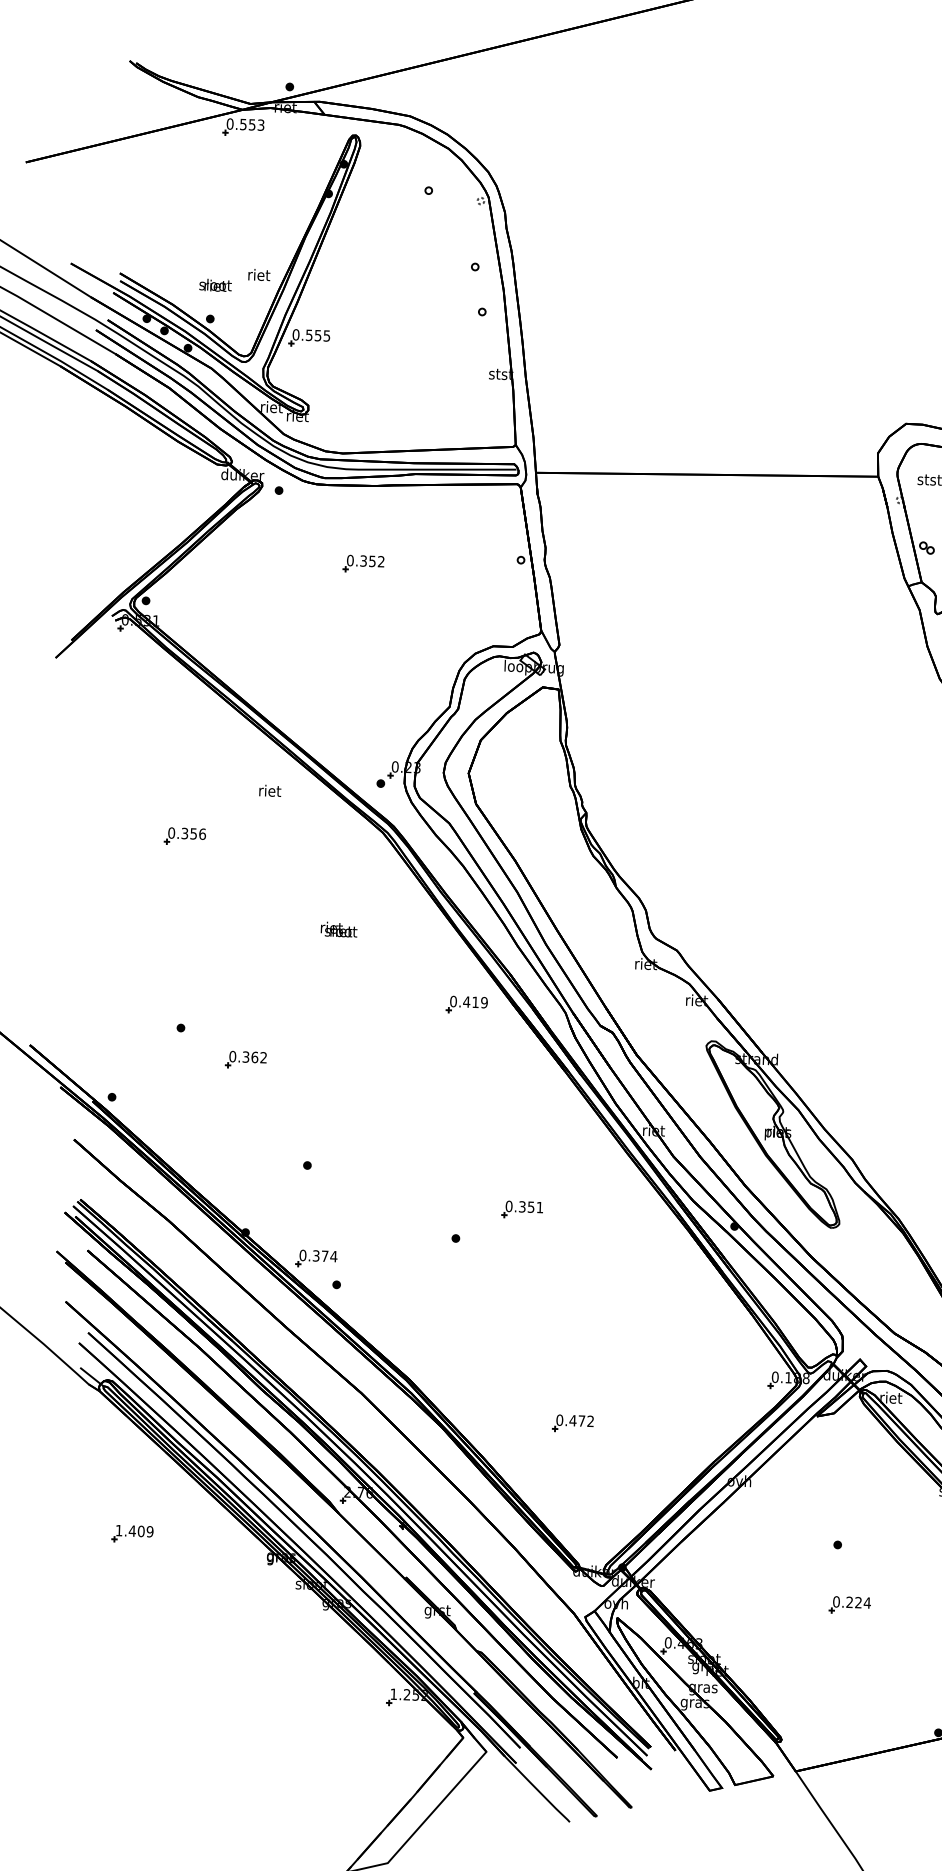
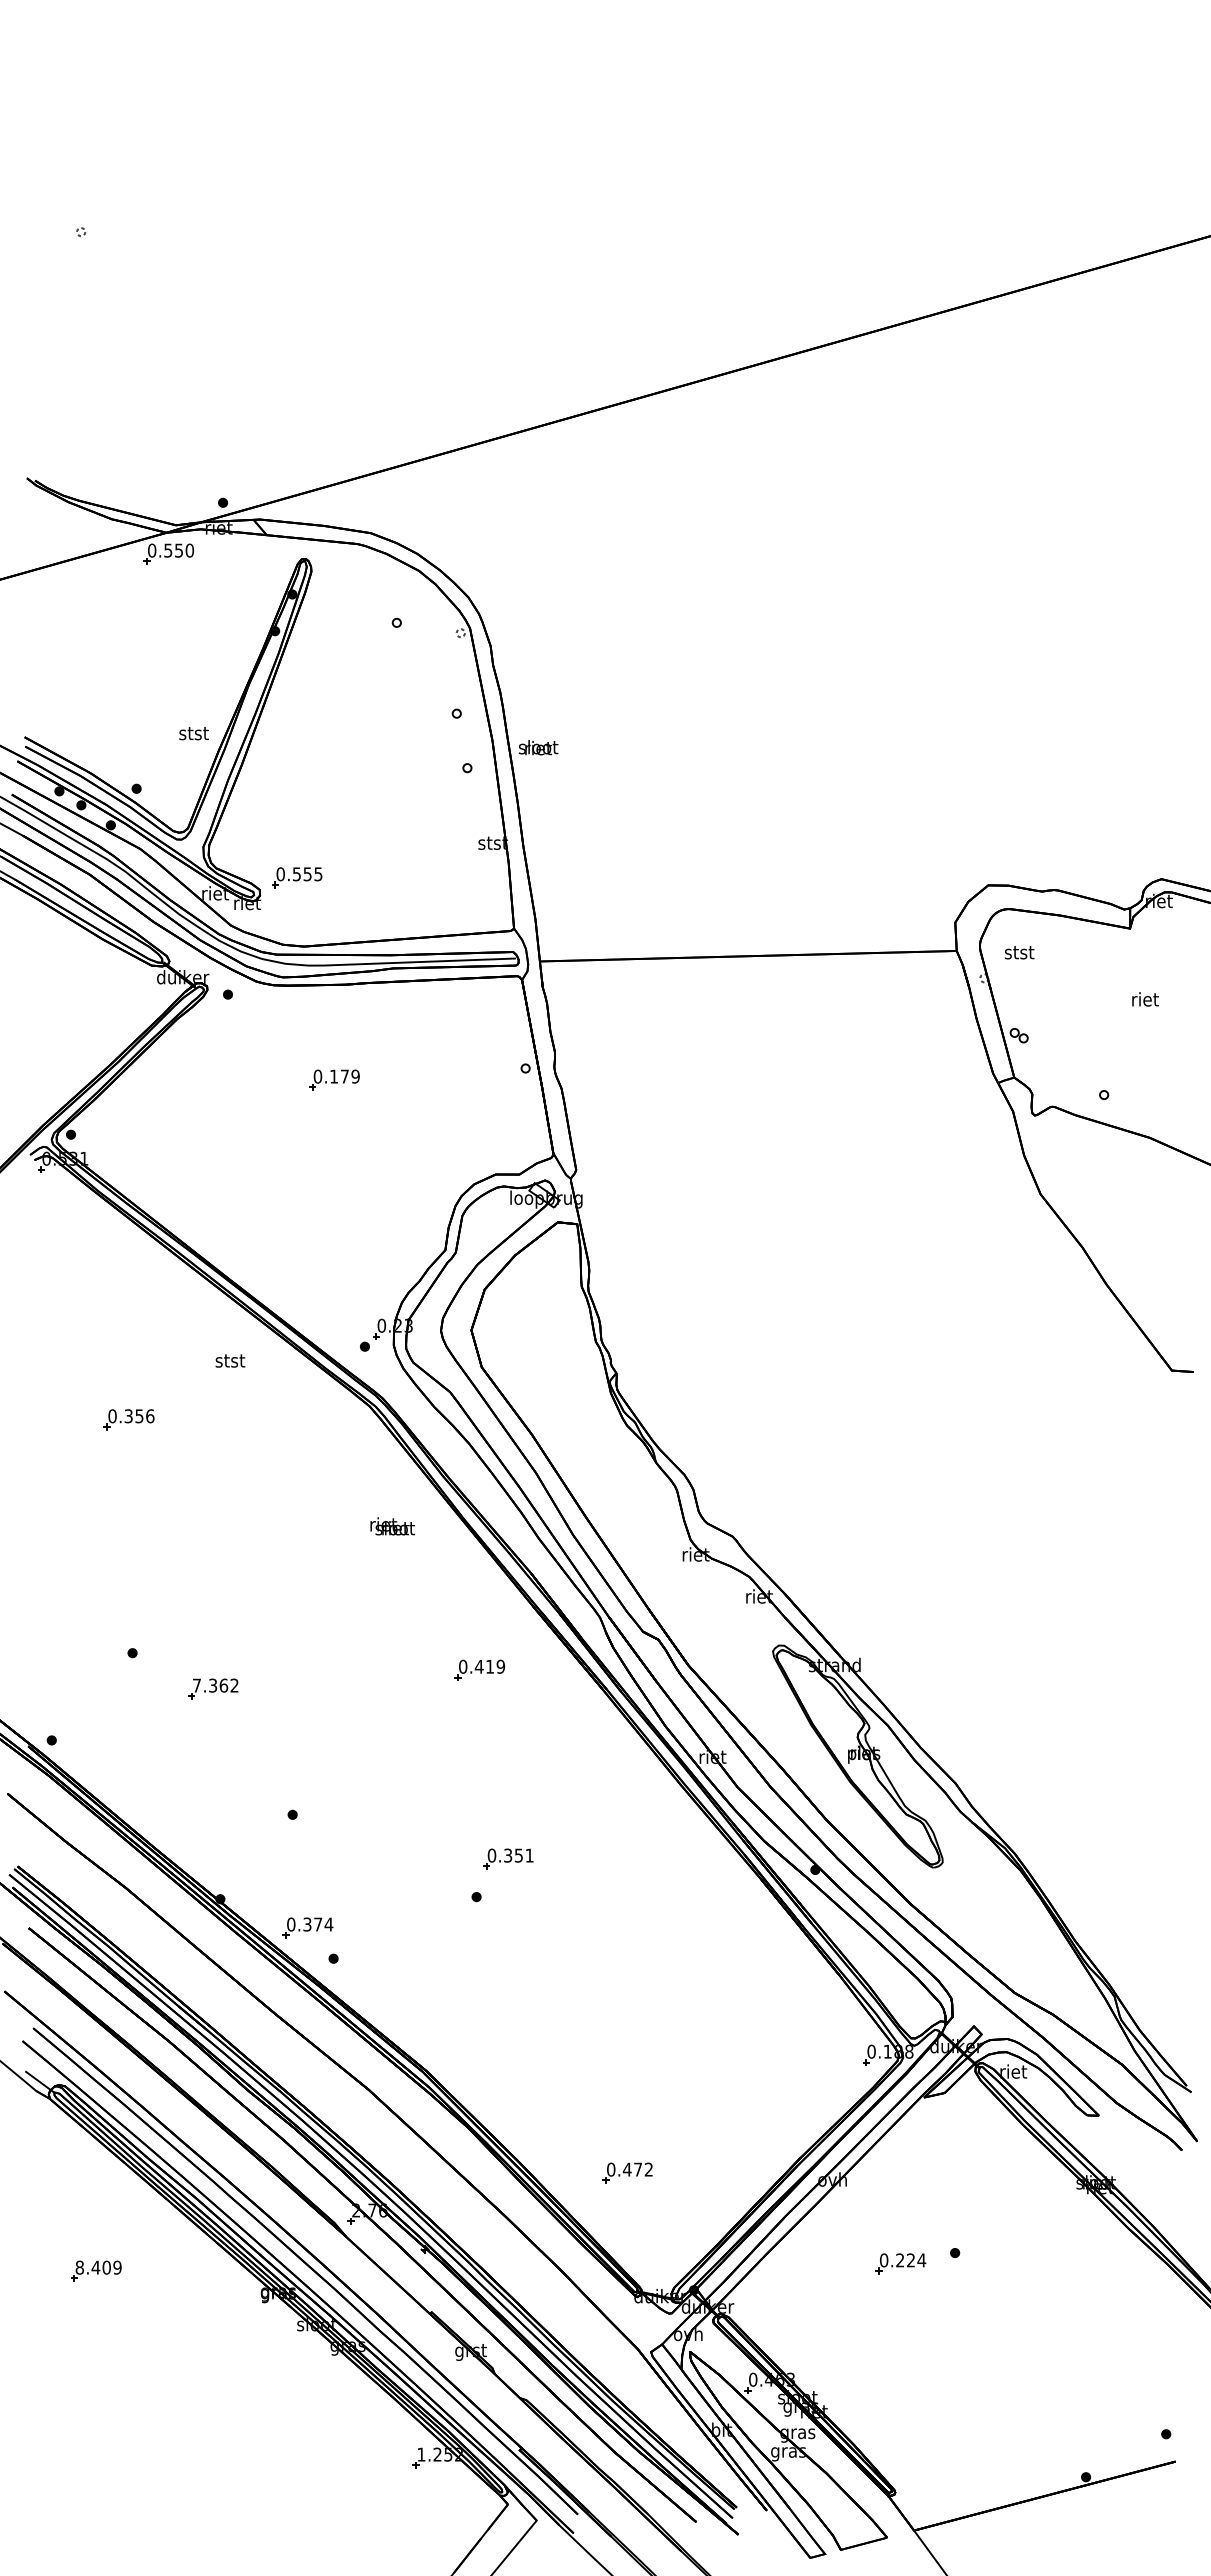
text: (260, 125) -> (189, 550), 0.553 -> 0.550
text: (258, 274) -> (193, 732), riet -> stst
text: (215, 285) -> (538, 747), moved
part: (309, 338) -> (297, 877), moved
text: (372, 561) -> (344, 1076), 0.352 -> 0.179
text: (270, 790) -> (230, 1360), riet -> stst
text: (338, 929) -> (392, 1526), moved
part: (466, 1004) -> (479, 1669), moved
text: (232, 1056) -> (196, 1685), 0.362 -> 7.362
part: (522, 1209) -> (508, 1858), moved
part: (573, 1423) -> (627, 2172), moved
text: (118, 1530) -> (79, 2267), 1.409 -> 8.409
part: (849, 1604) -> (900, 2263), moved

